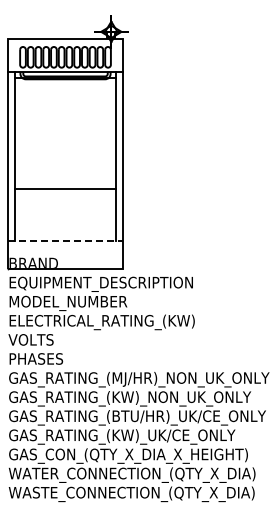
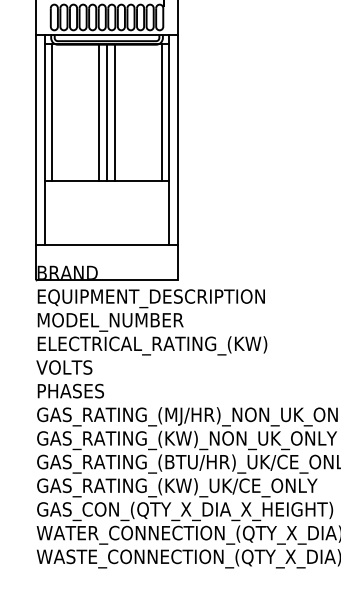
line: (21, 133) -> (52, 111), added
line: (58, 133) -> (98, 111), added
line: (65, 133) -> (107, 111), added
line: (72, 133) -> (115, 111), added
line: (109, 133) -> (161, 111), added
line: (66, 241) -> (108, 245), dashed -> solid

